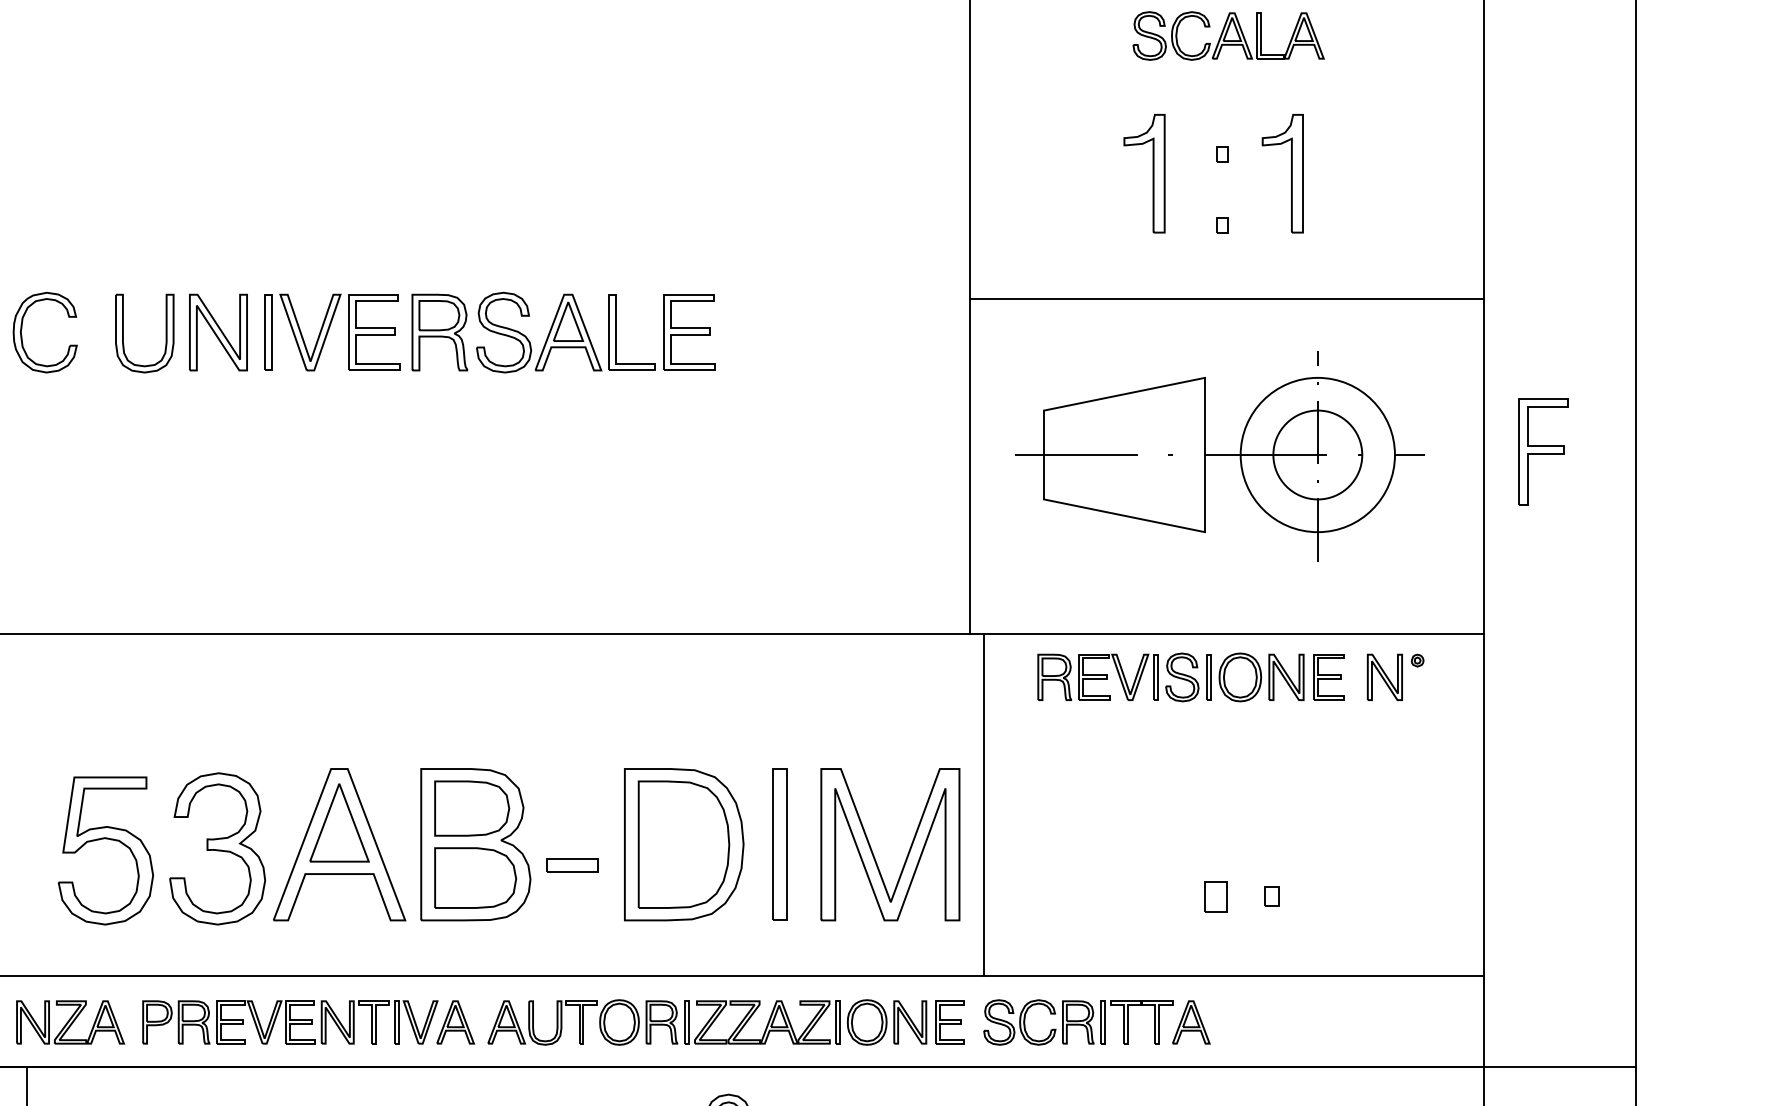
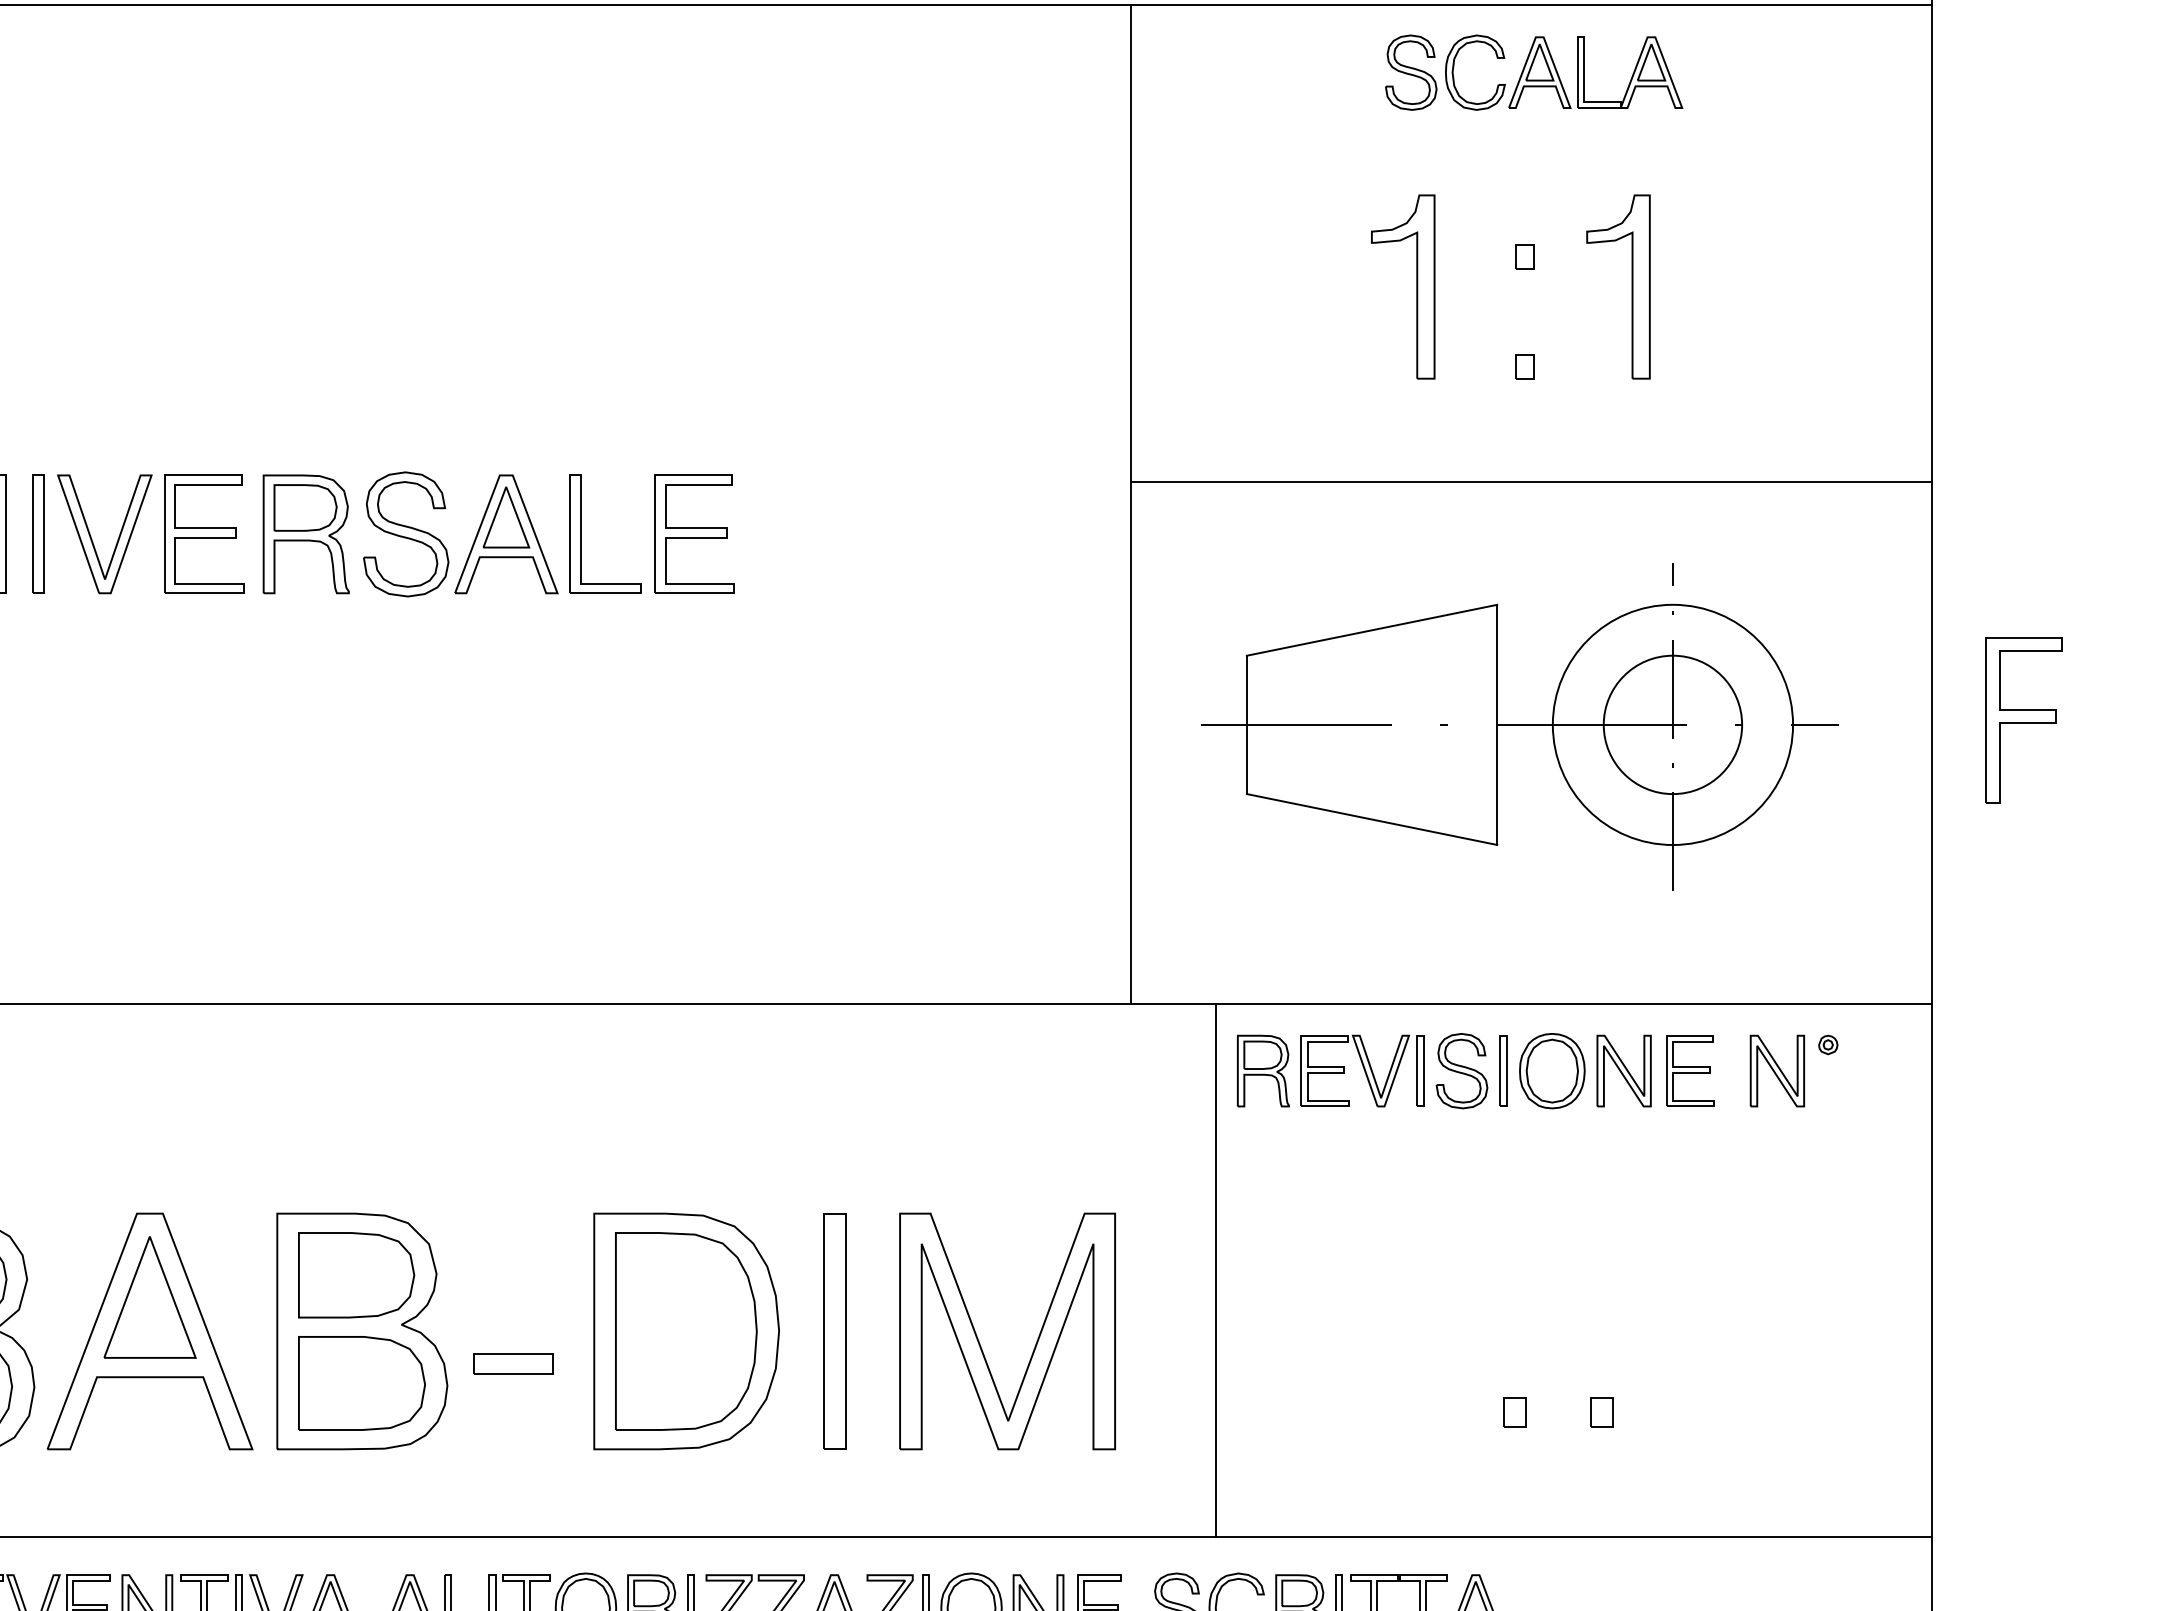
line: (984, 805) -> (1216, 1270), moved
part: (1215, 896) -> (1513, 1412), size x0.62

